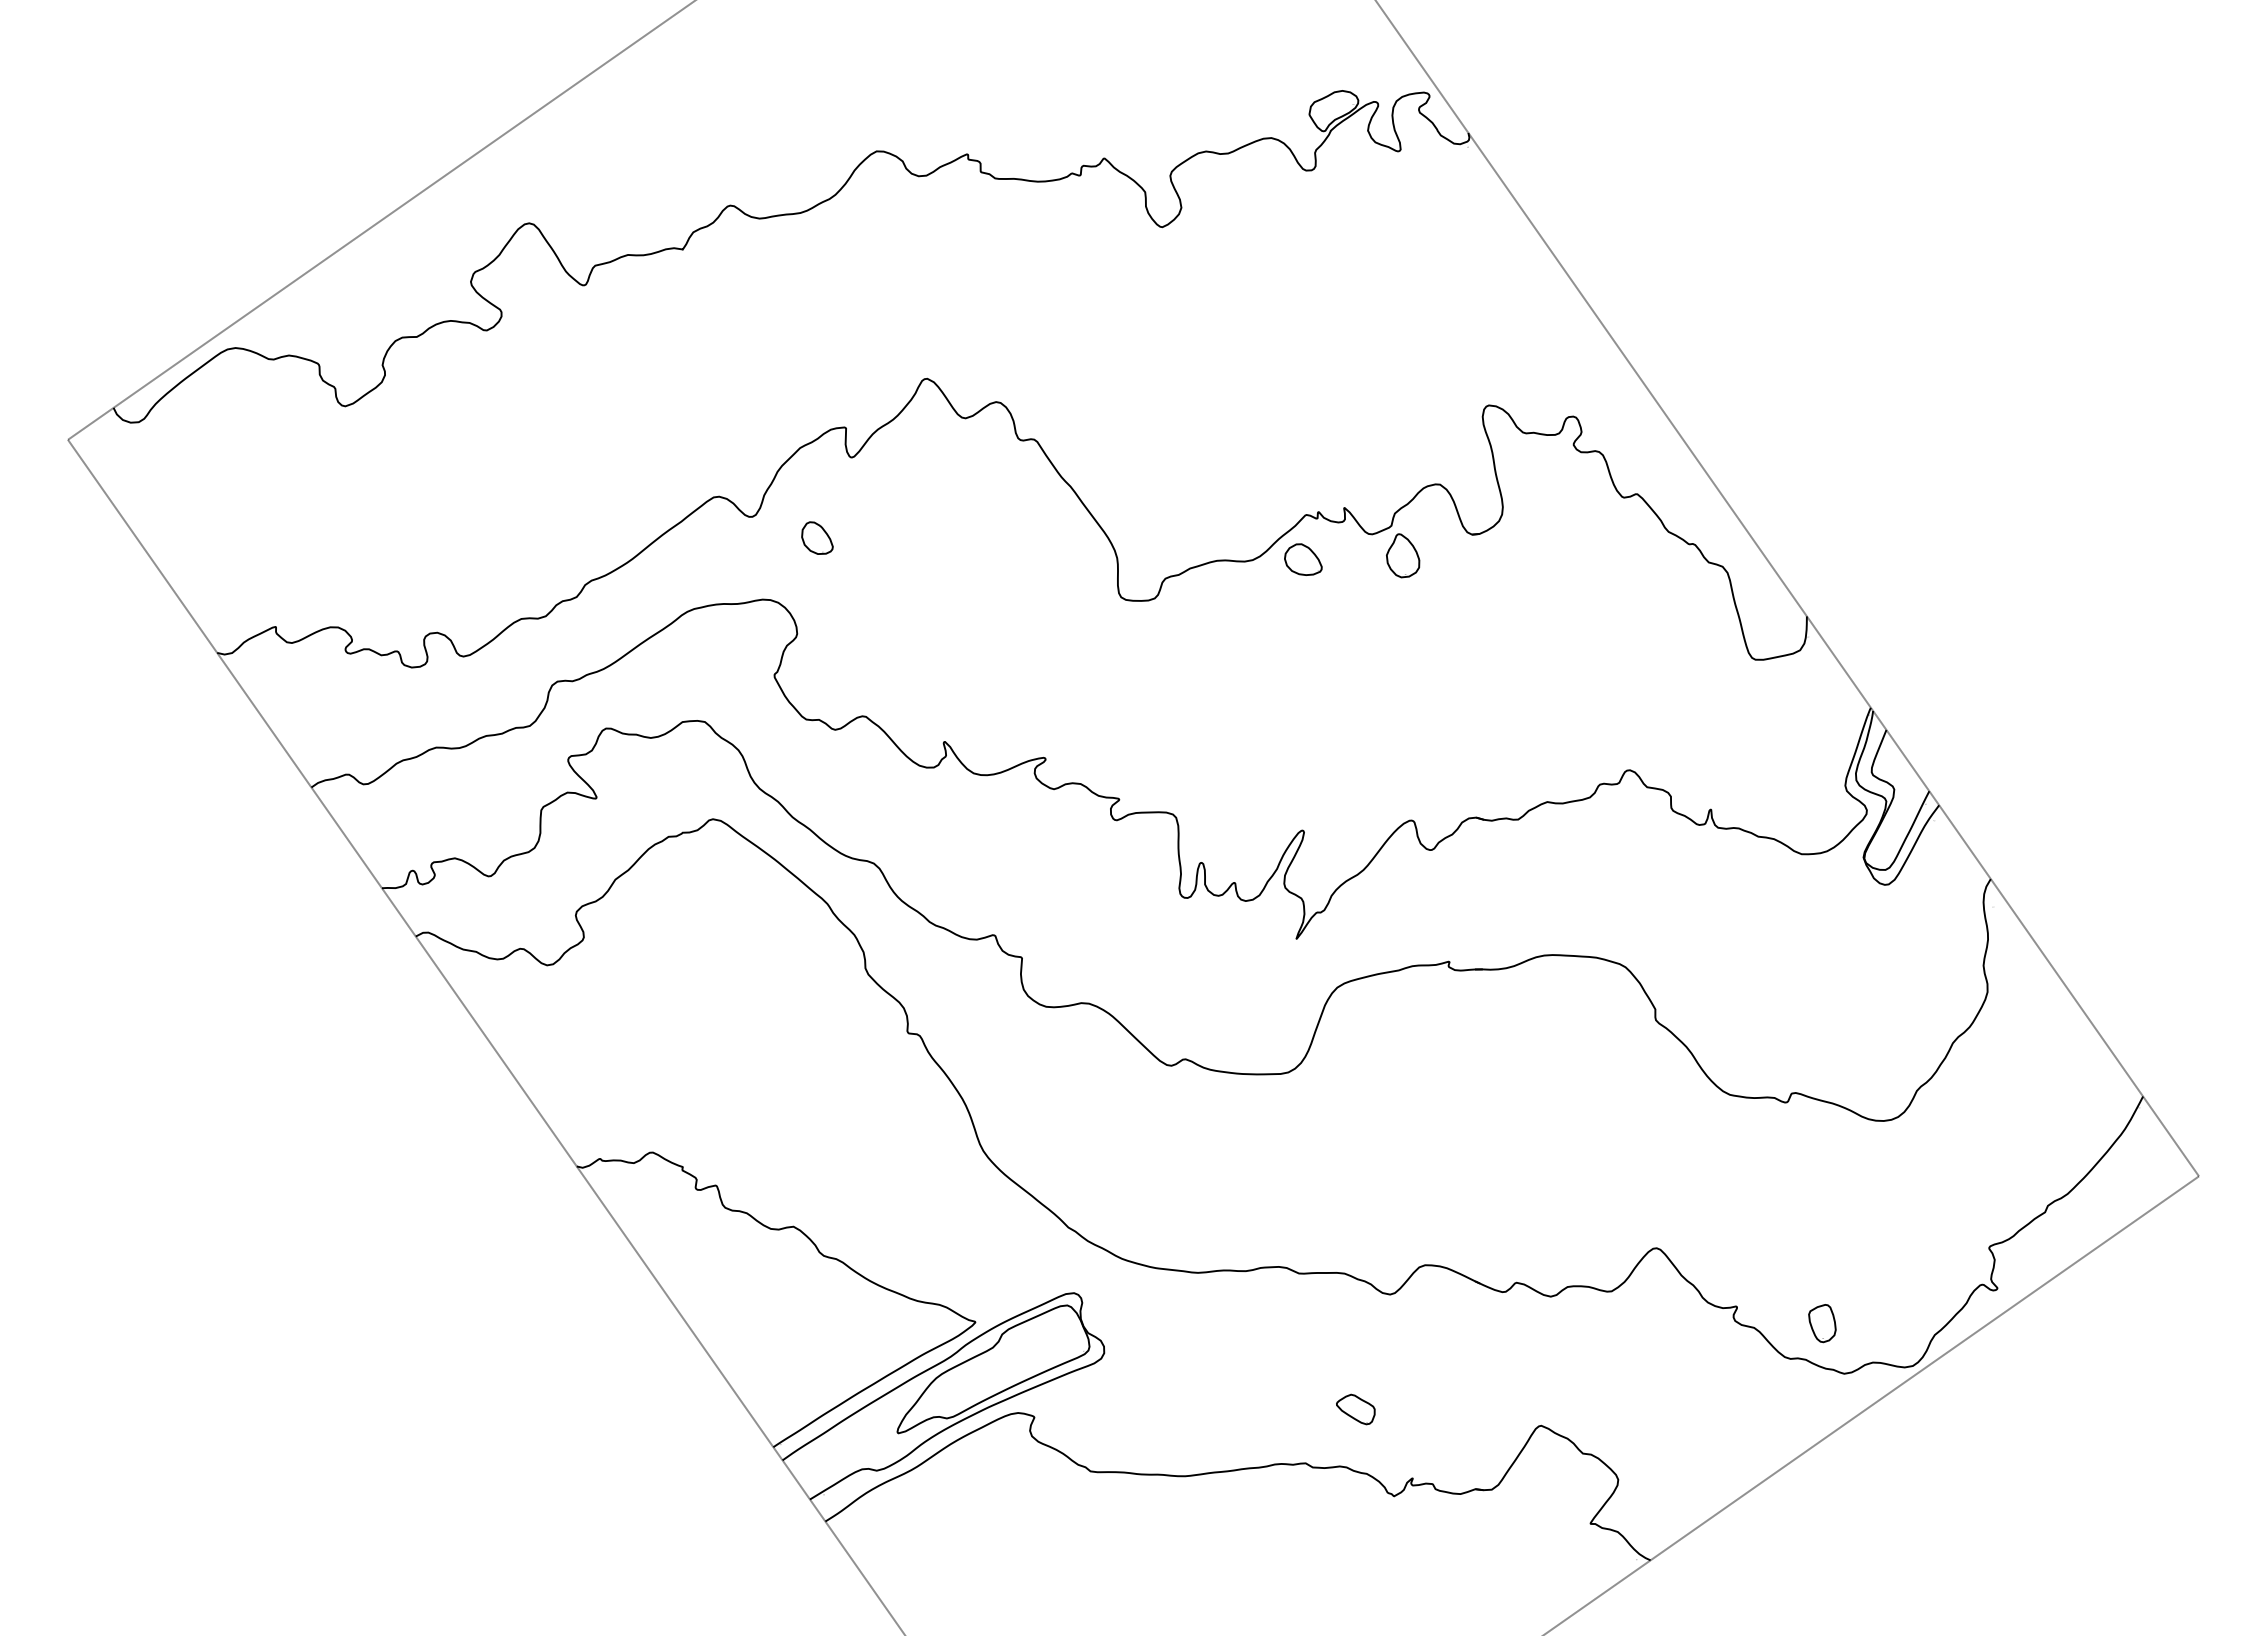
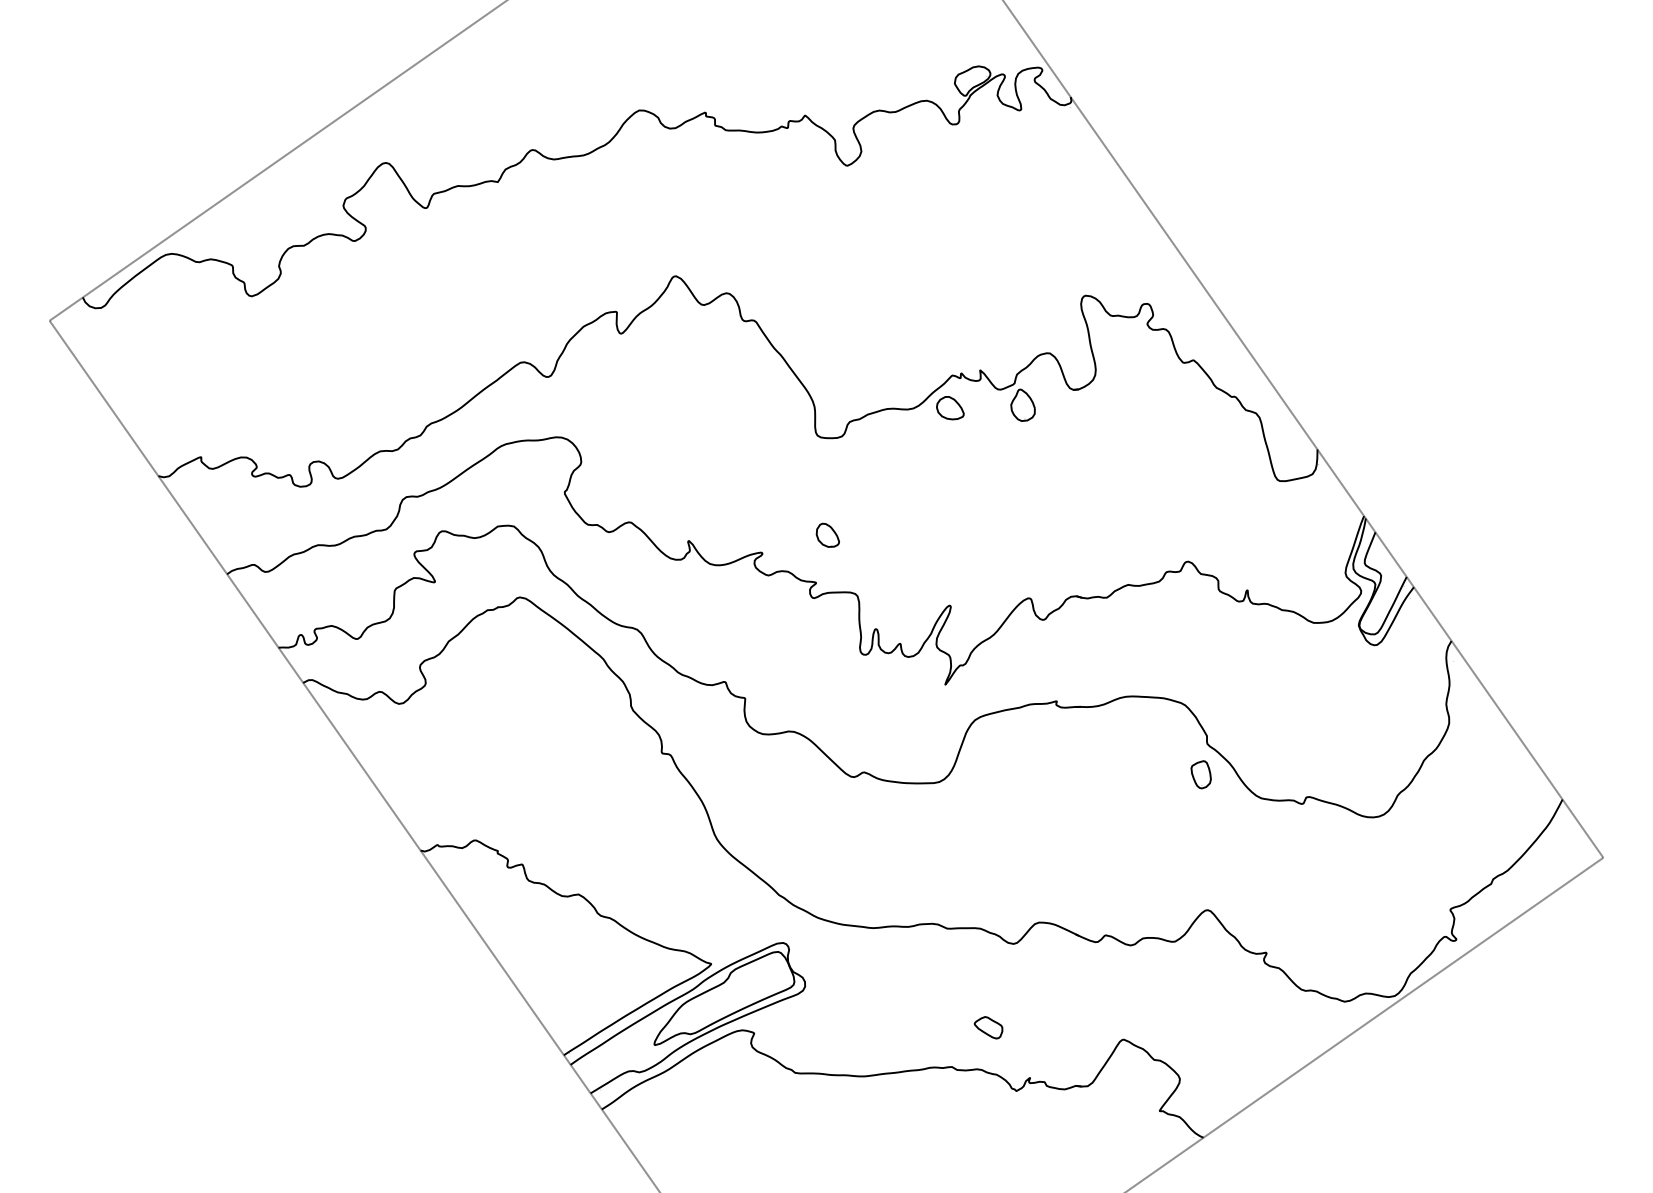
part: (817, 537) -> (827, 534), moved
part: (1822, 1323) -> (1201, 774), moved

